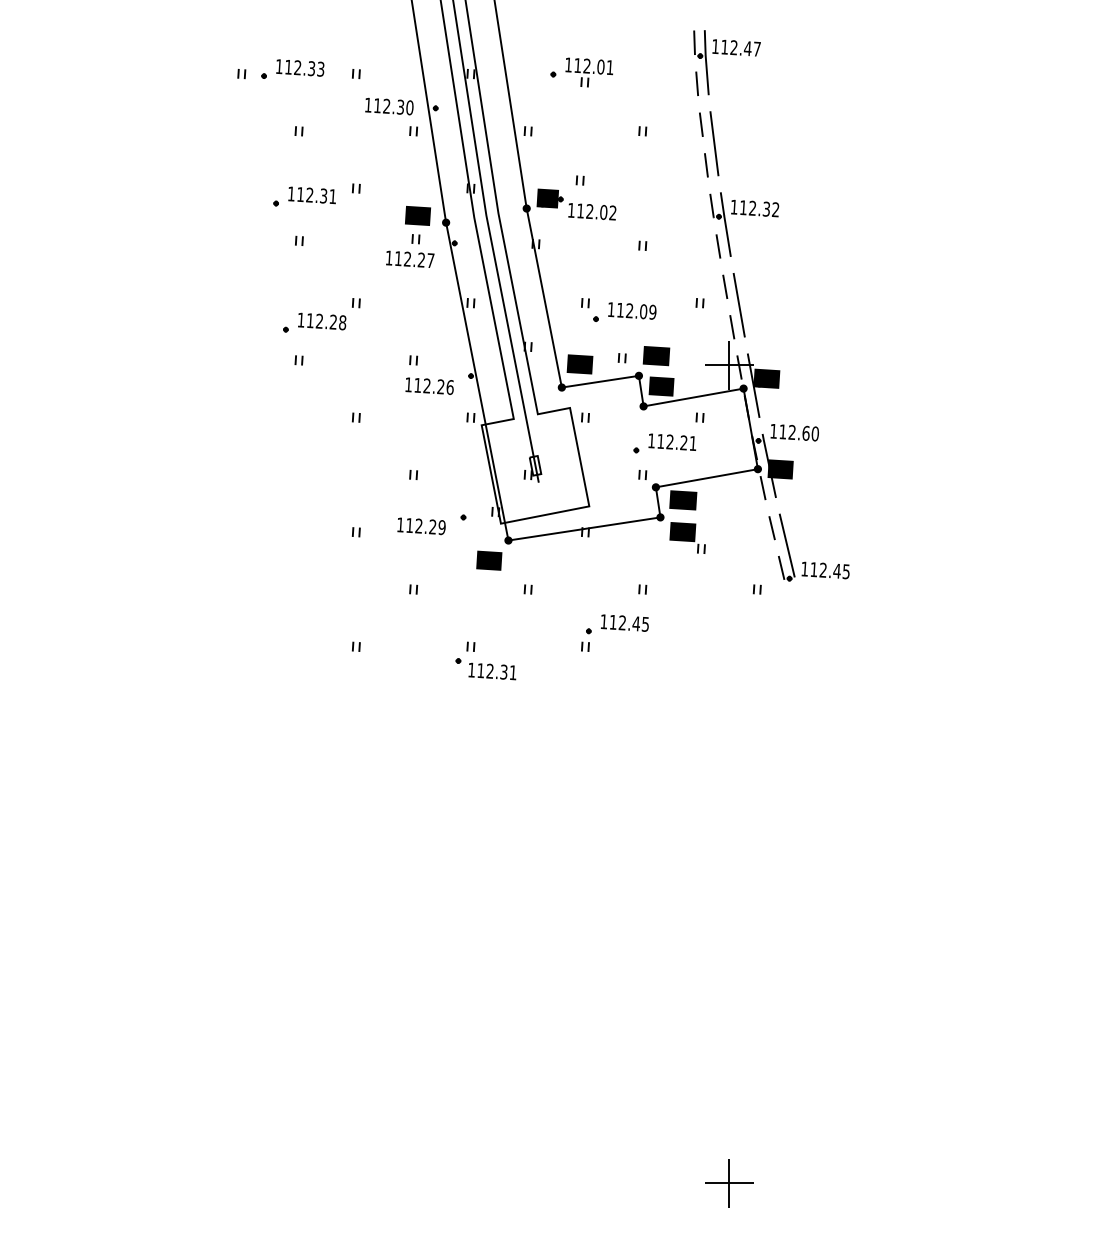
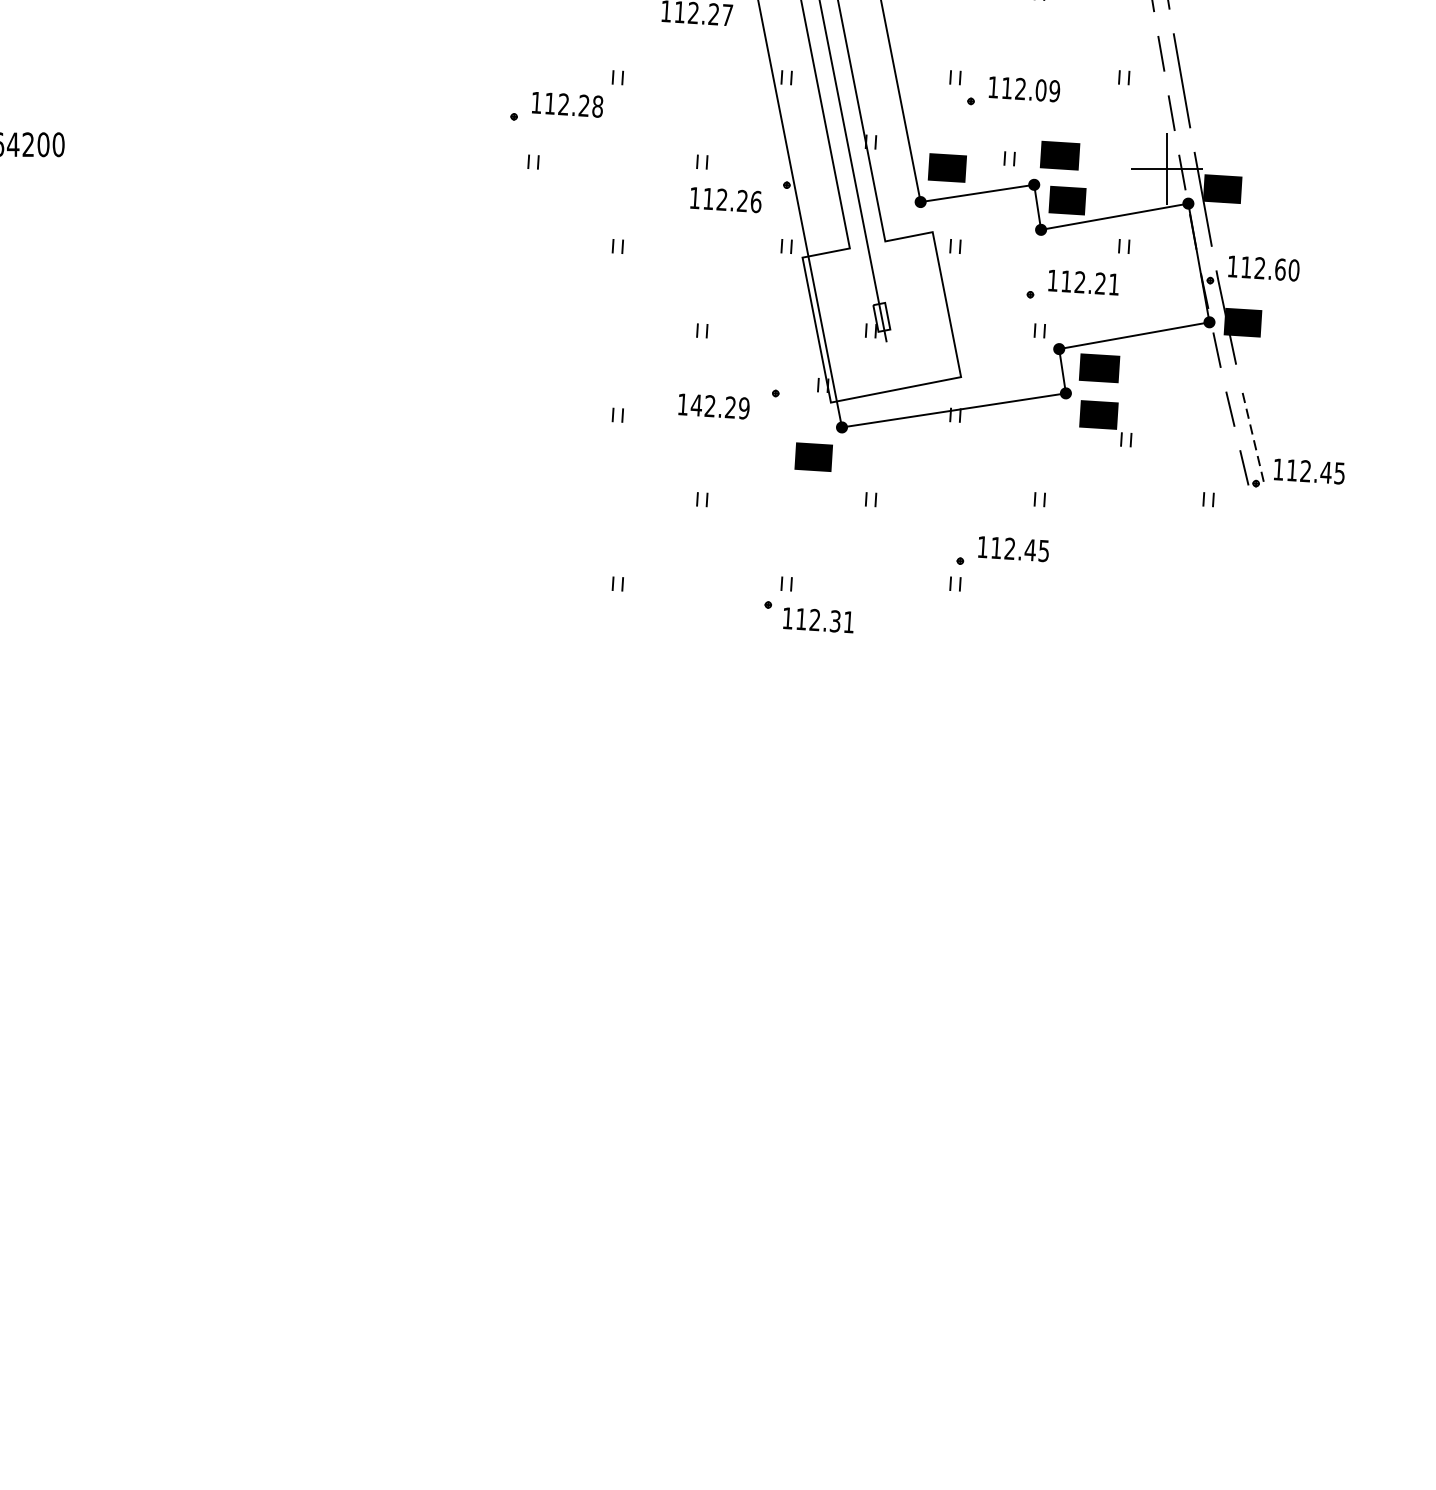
text: (409, 525) -> (696, 405), 112.29 -> 142.29
line: (787, 545) -> (1253, 434), solid -> dashed
part: (729, 1183) -> (1167, 1374), removed

